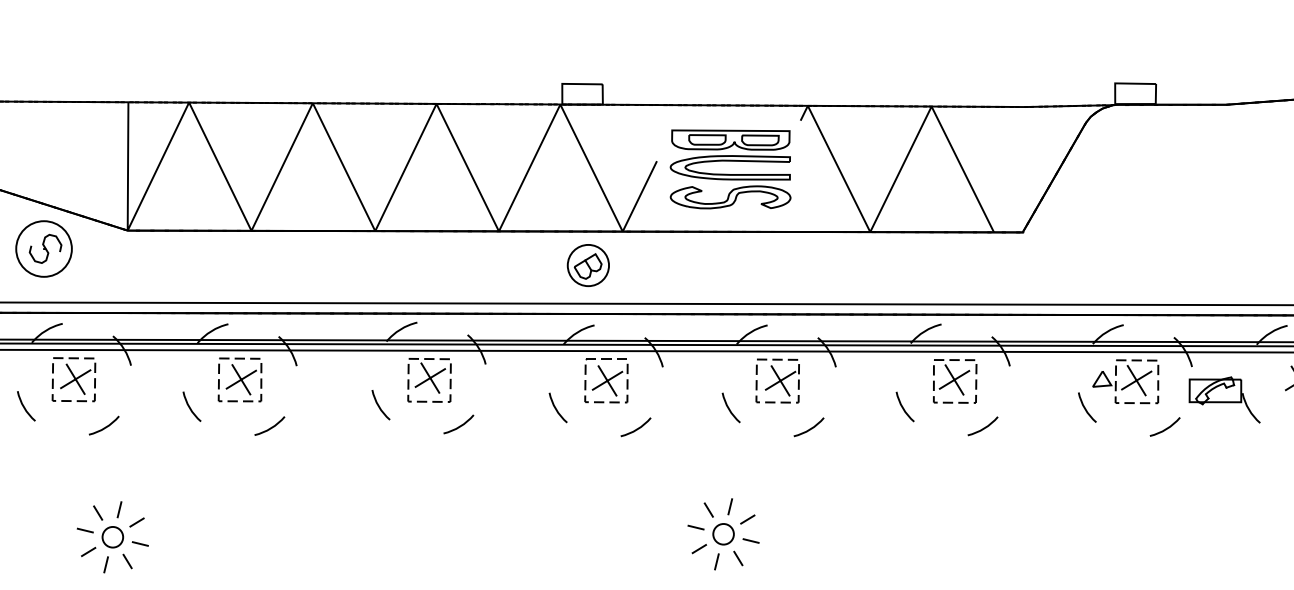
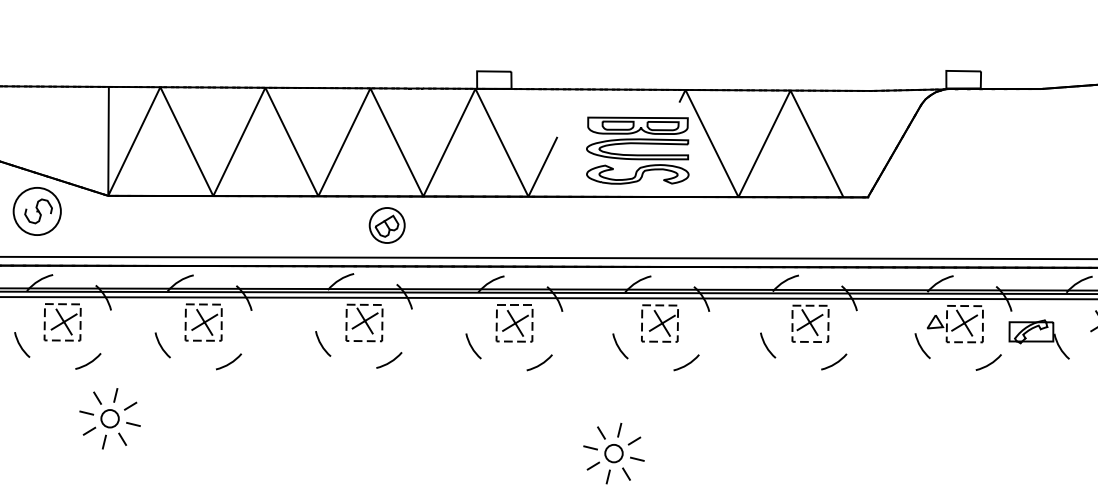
part: (730, 169) -> (637, 150), moved
part: (587, 265) -> (386, 225), moved
part: (112, 537) -> (109, 418), moved

